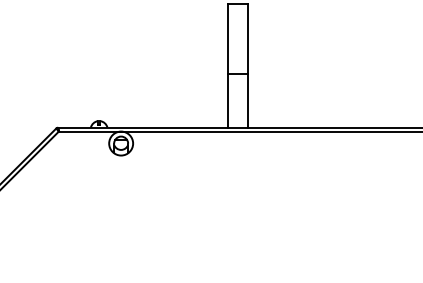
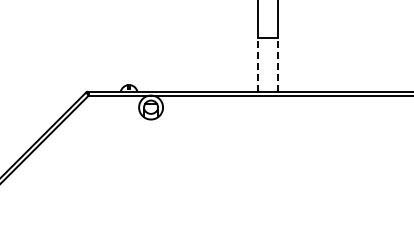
line: (228, 100) -> (258, 64), solid -> dashed
line: (247, 100) -> (277, 64), solid -> dashed

